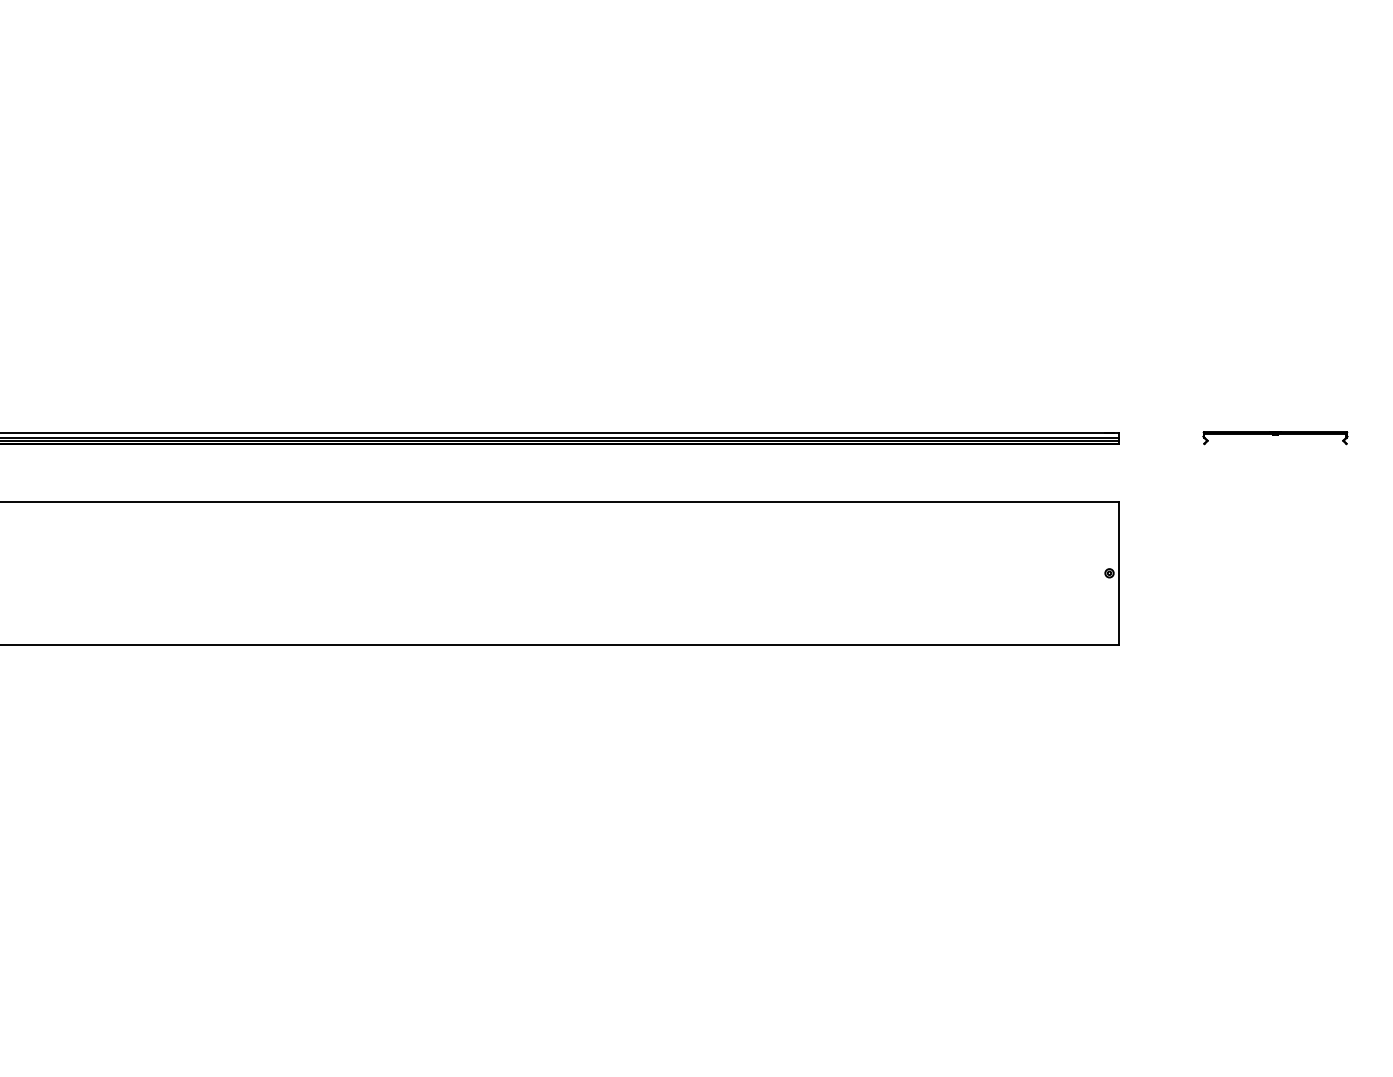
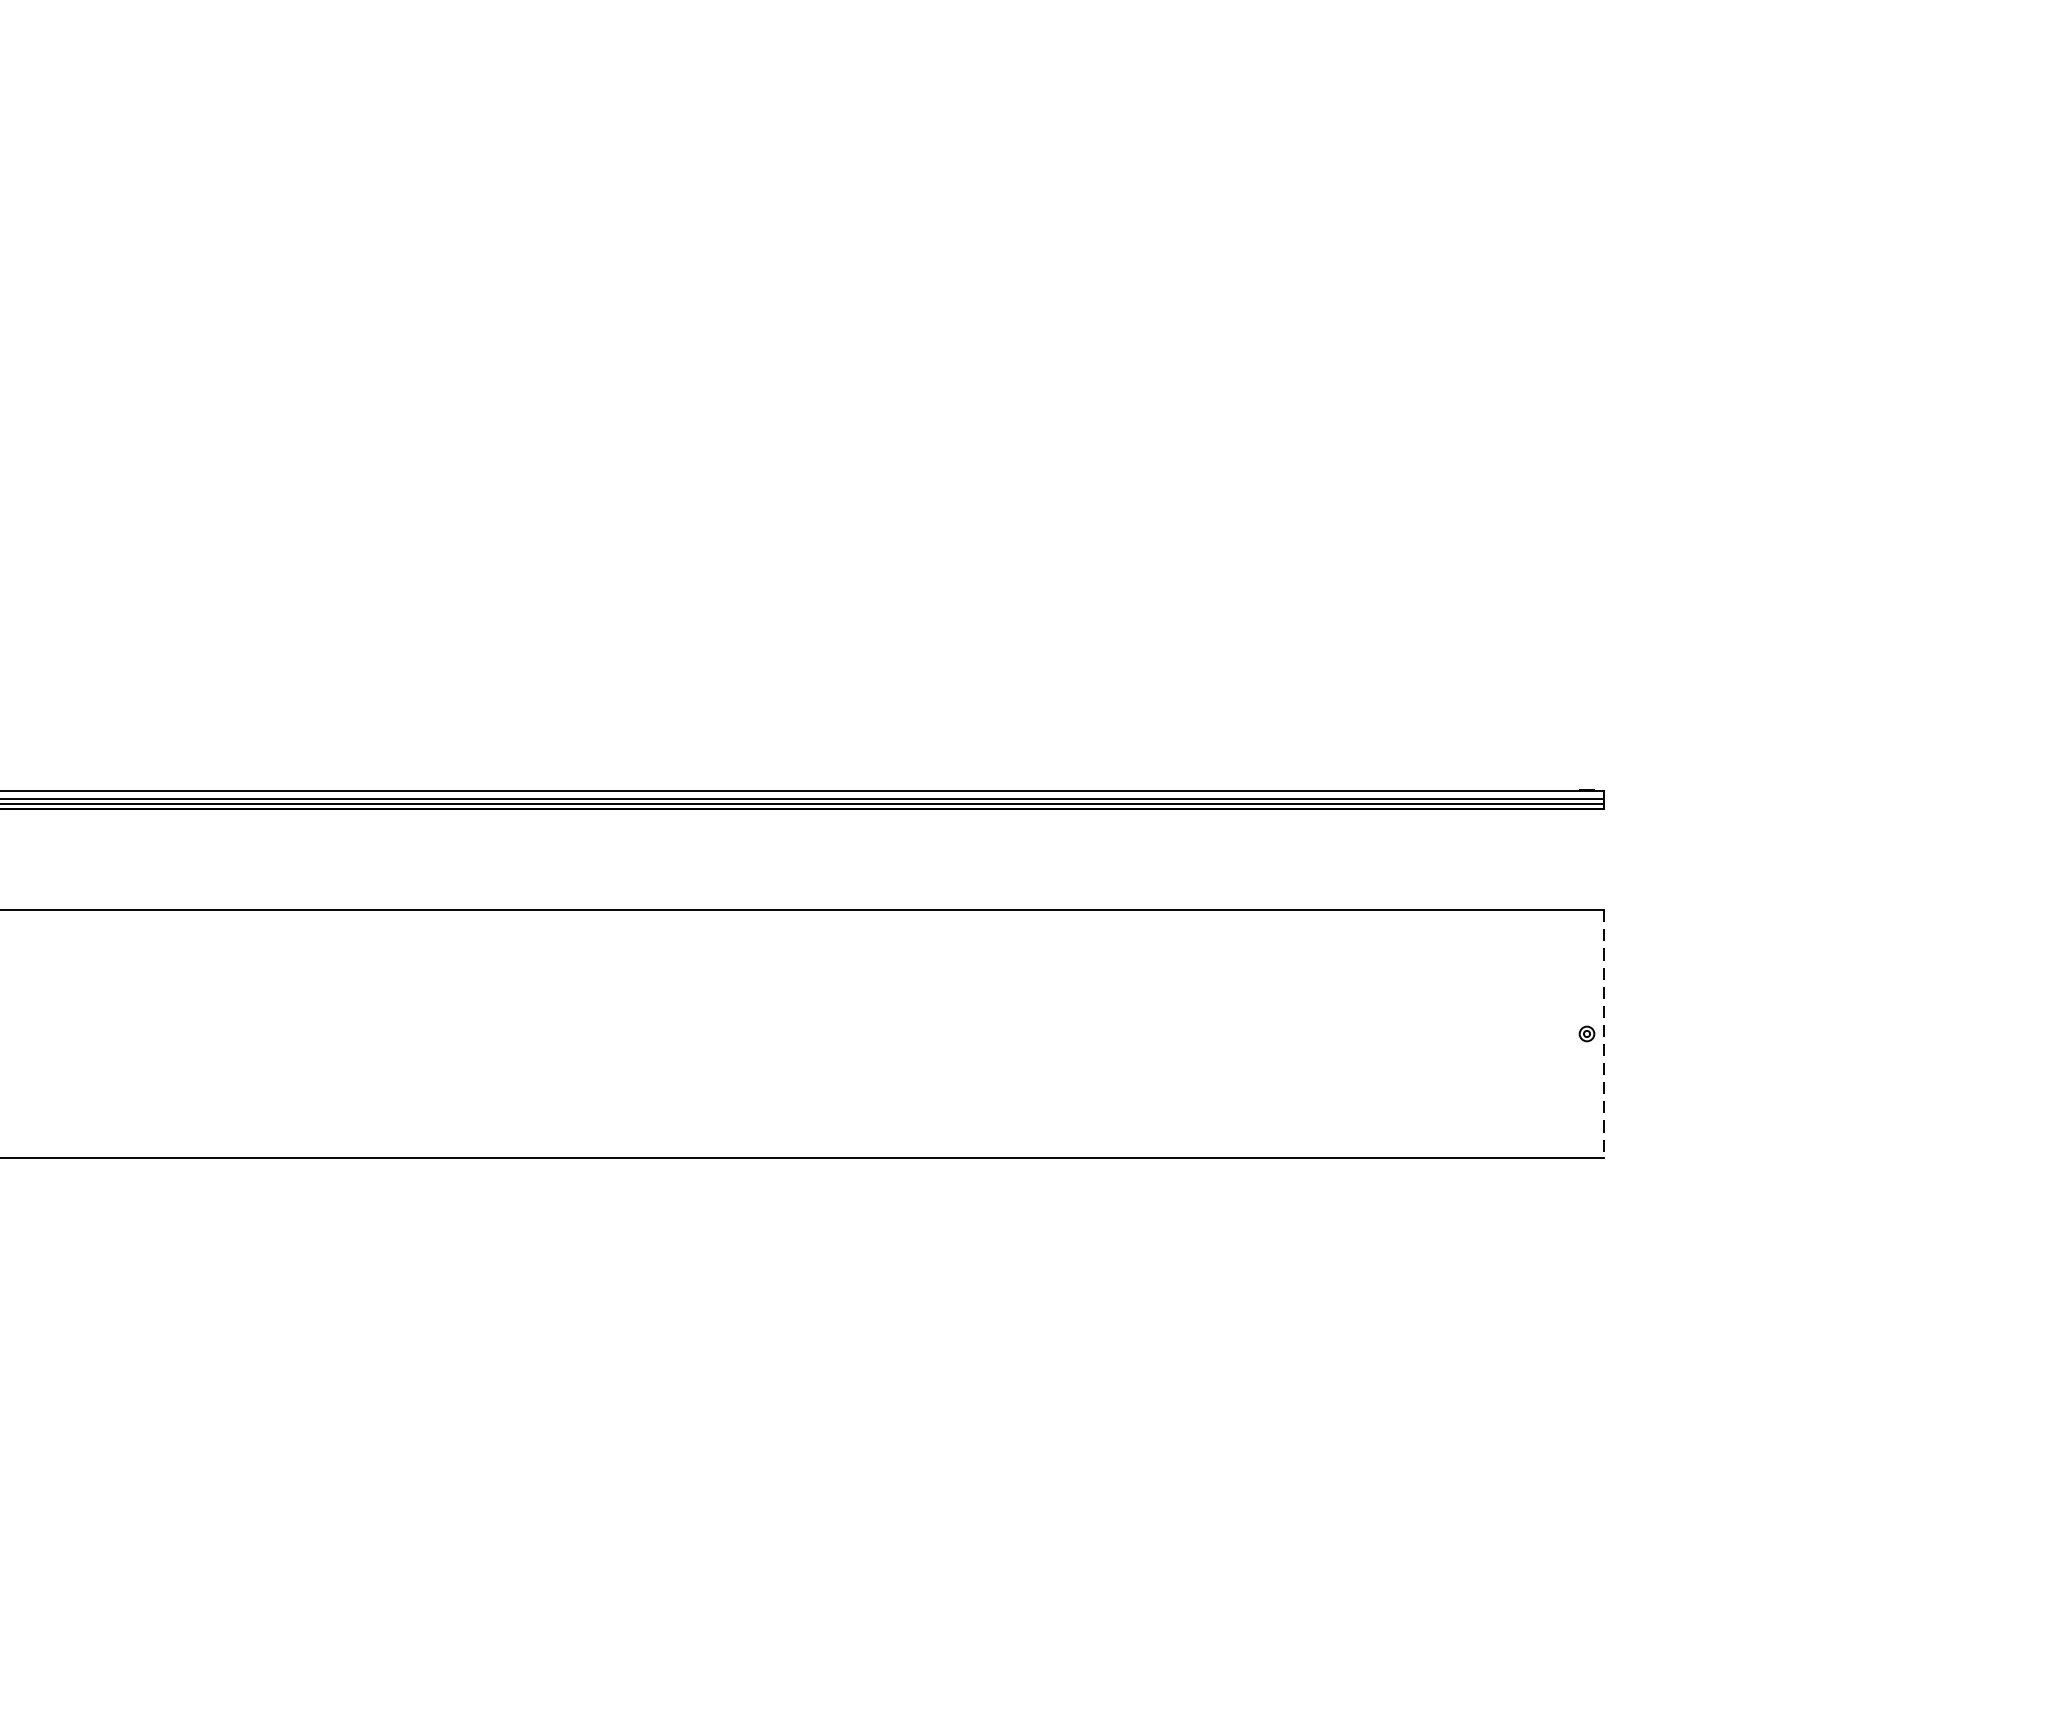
part: (1275, 438) -> (1875, 799), removed
line: (1119, 573) -> (1604, 1034), solid -> dashed

